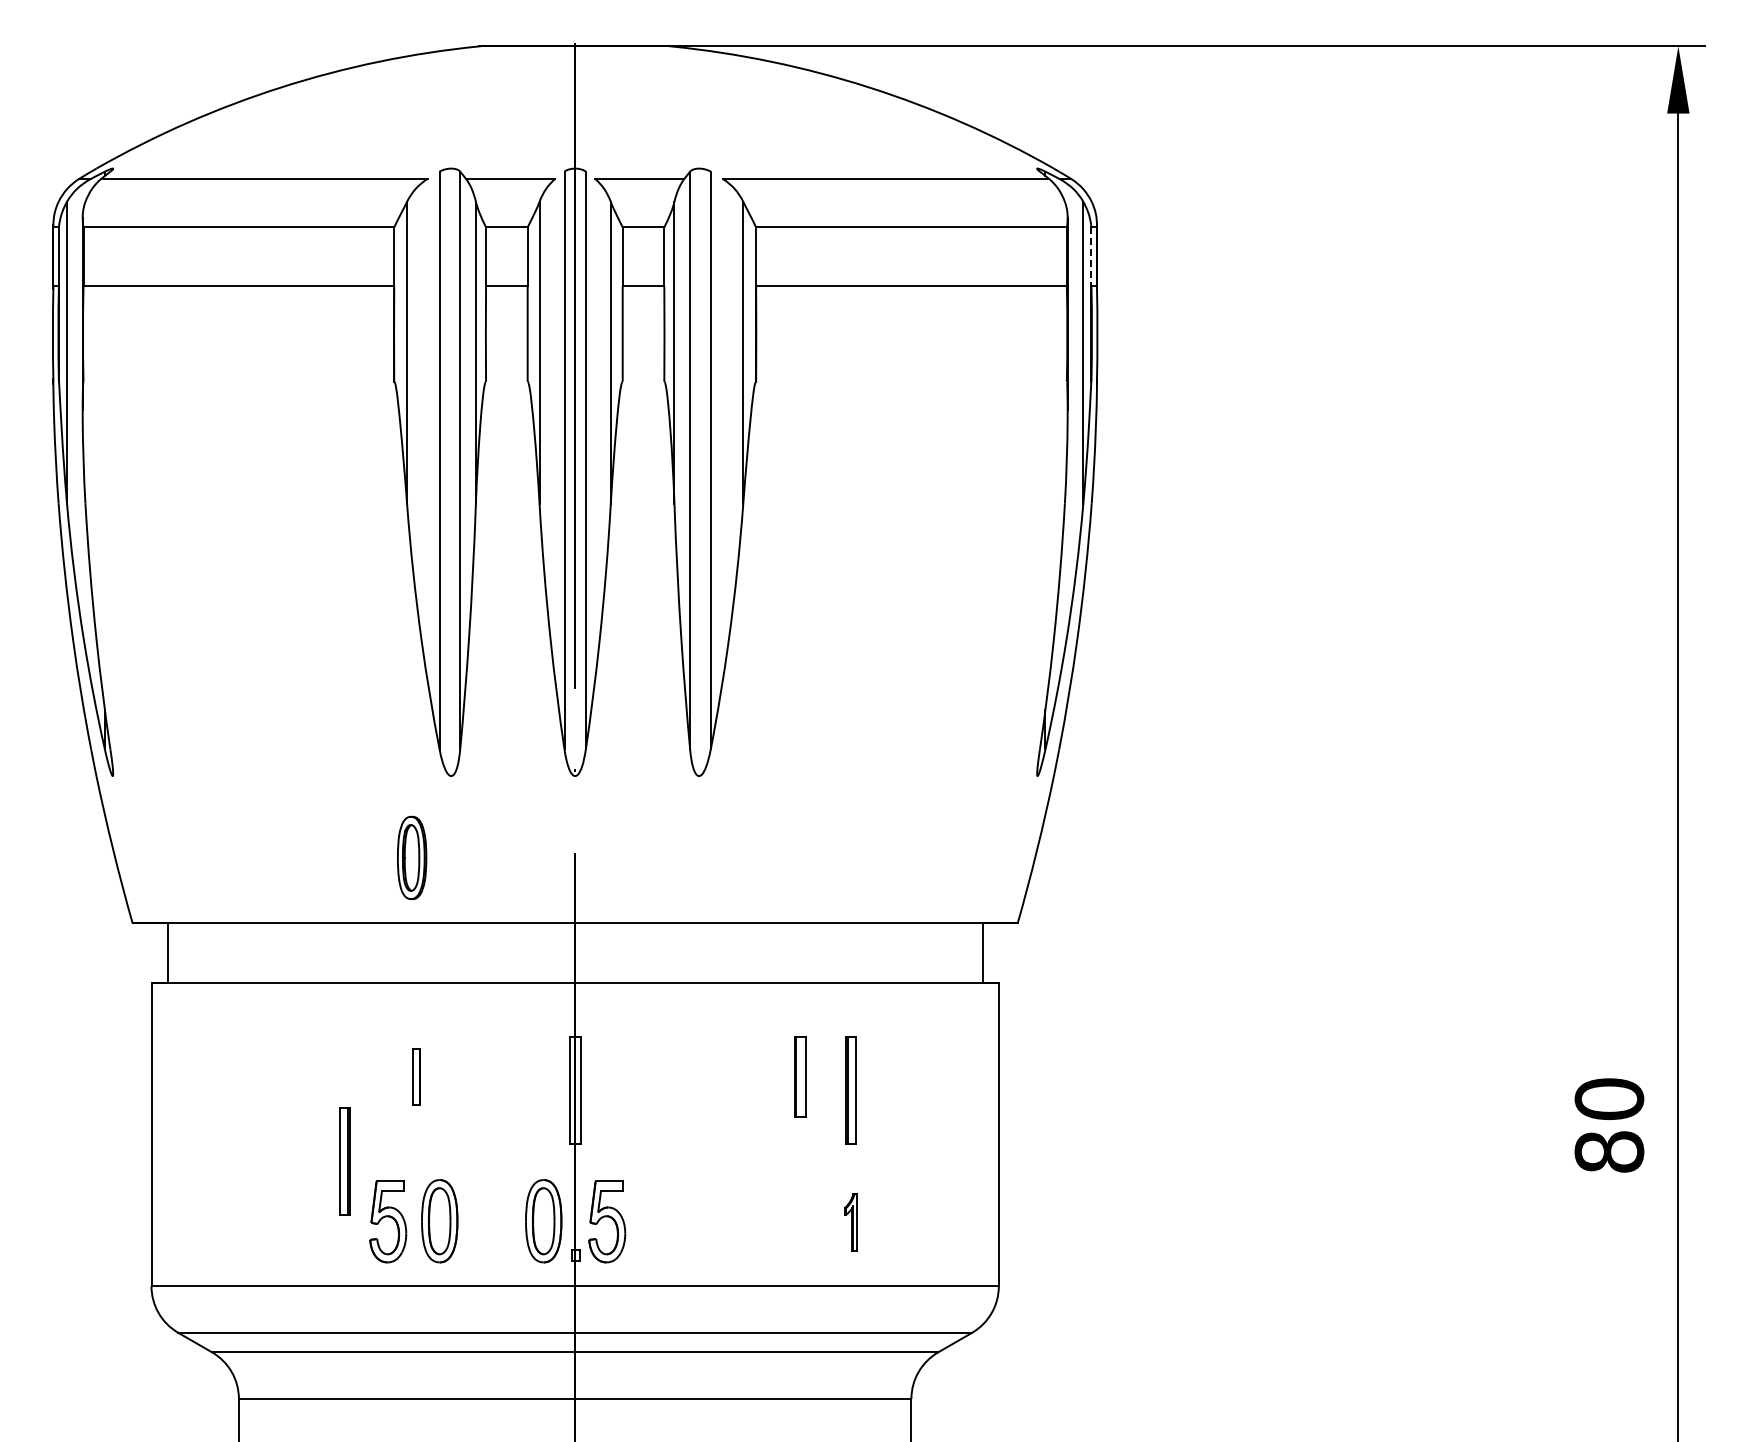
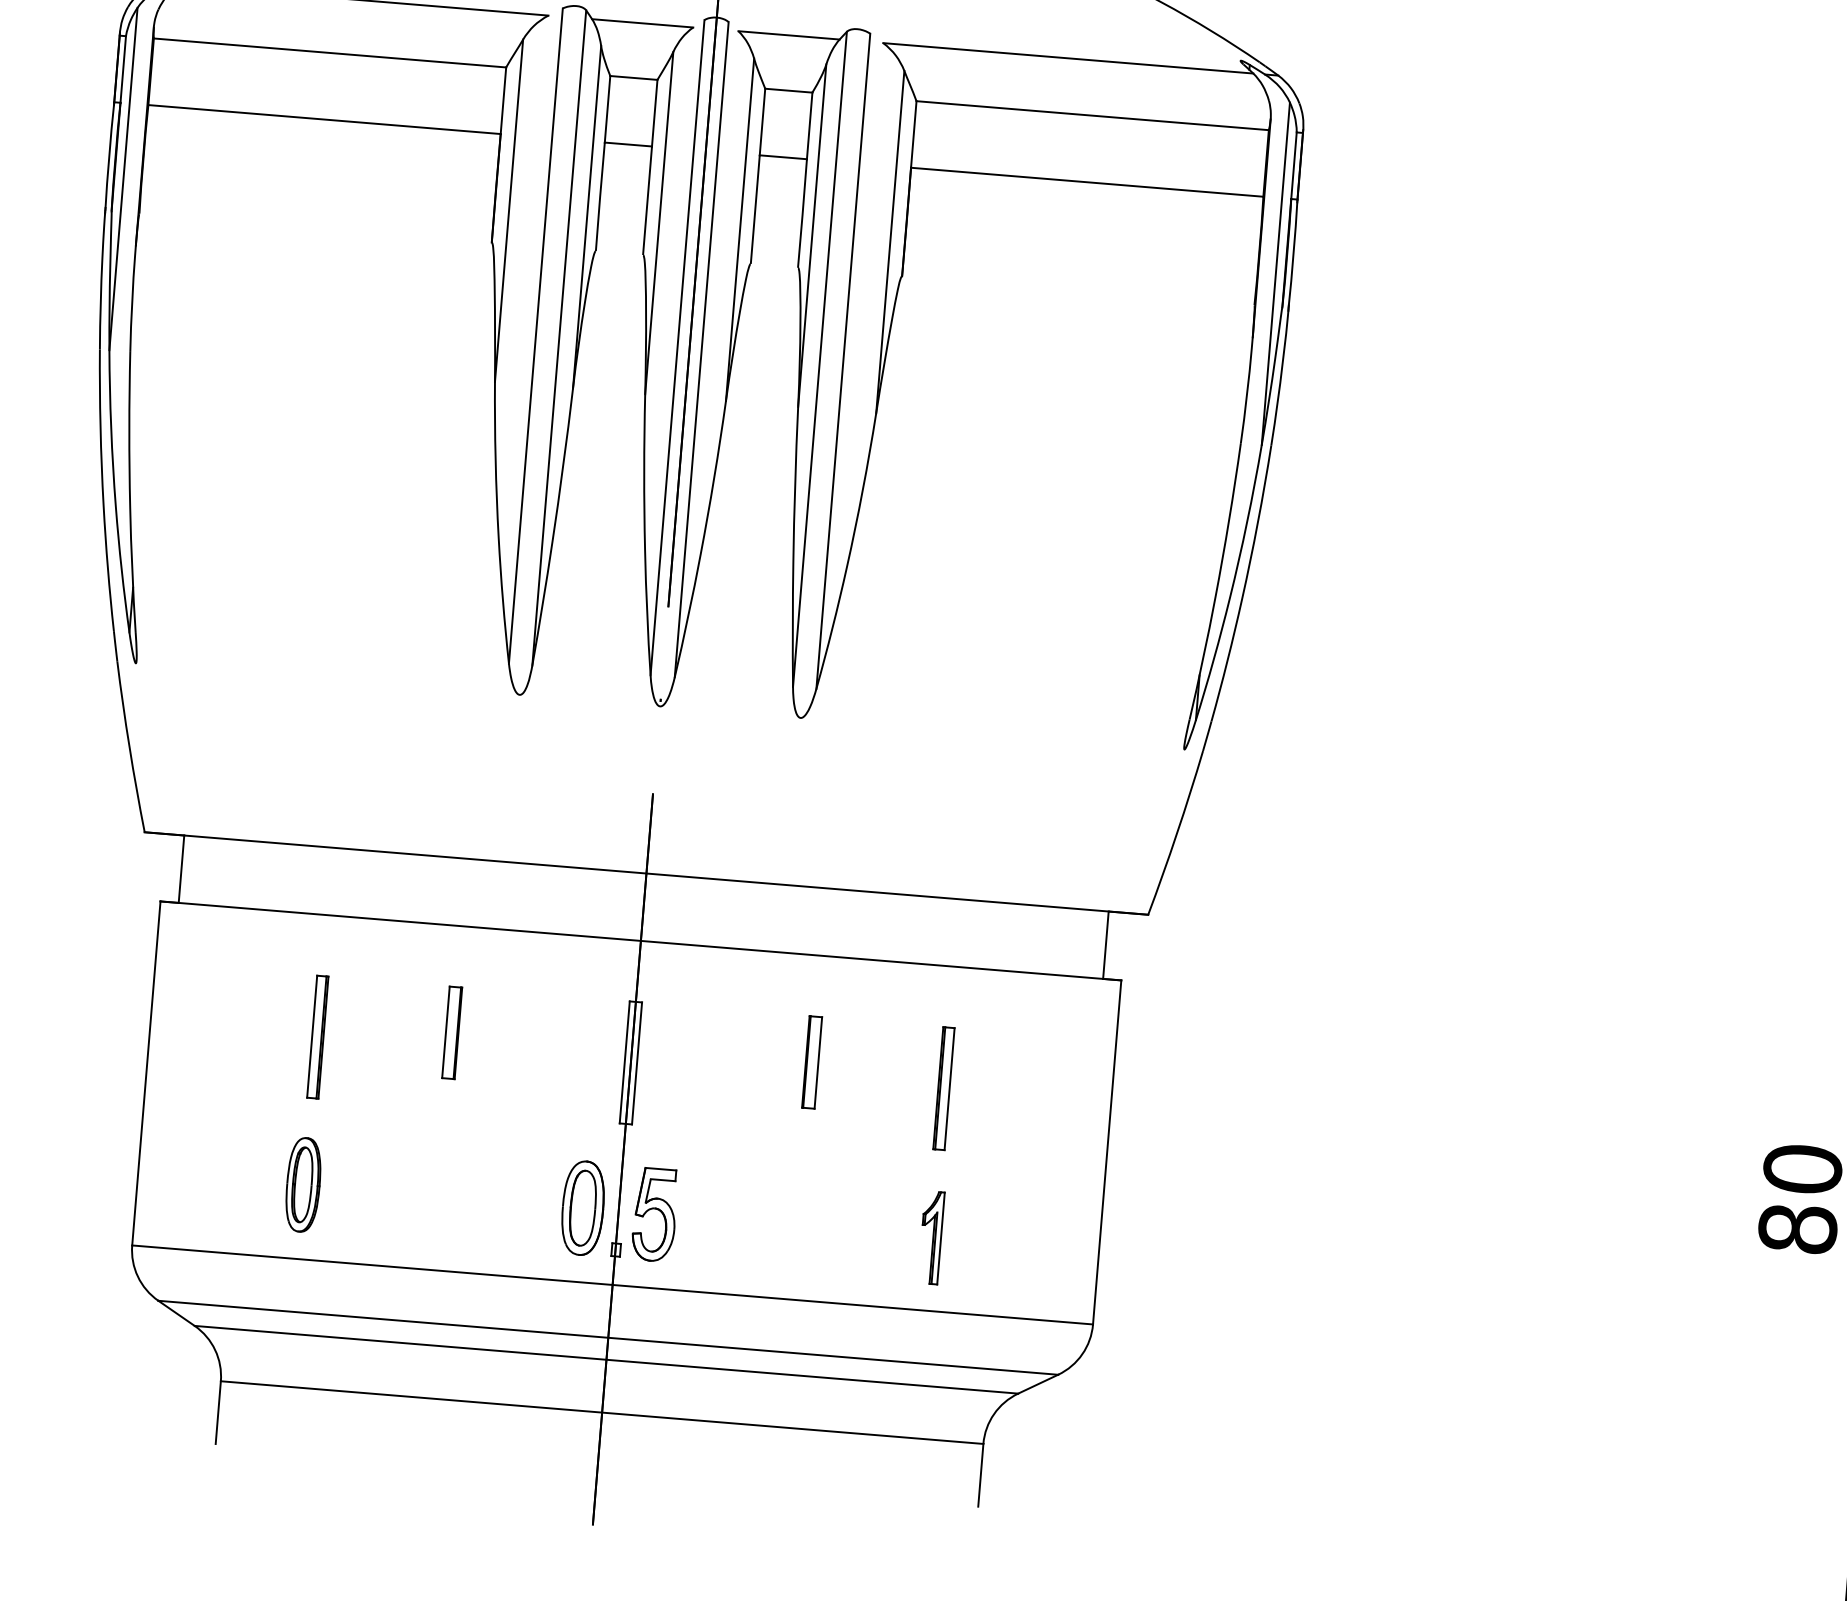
line: (1091, 257) -> (1293, 166), dashed -> solid
part: (412, 857) -> (303, 1184), moved
part: (416, 1076) -> (452, 1032), size x1.43
part: (800, 1076) -> (811, 1061), moved
part: (344, 1161) -> (317, 1037), moved
part: (388, 1221) -> (407, 1194), removed
part: (439, 1221) -> (464, 1198), removed
part: (850, 1222) -> (930, 1238), size x1.43

